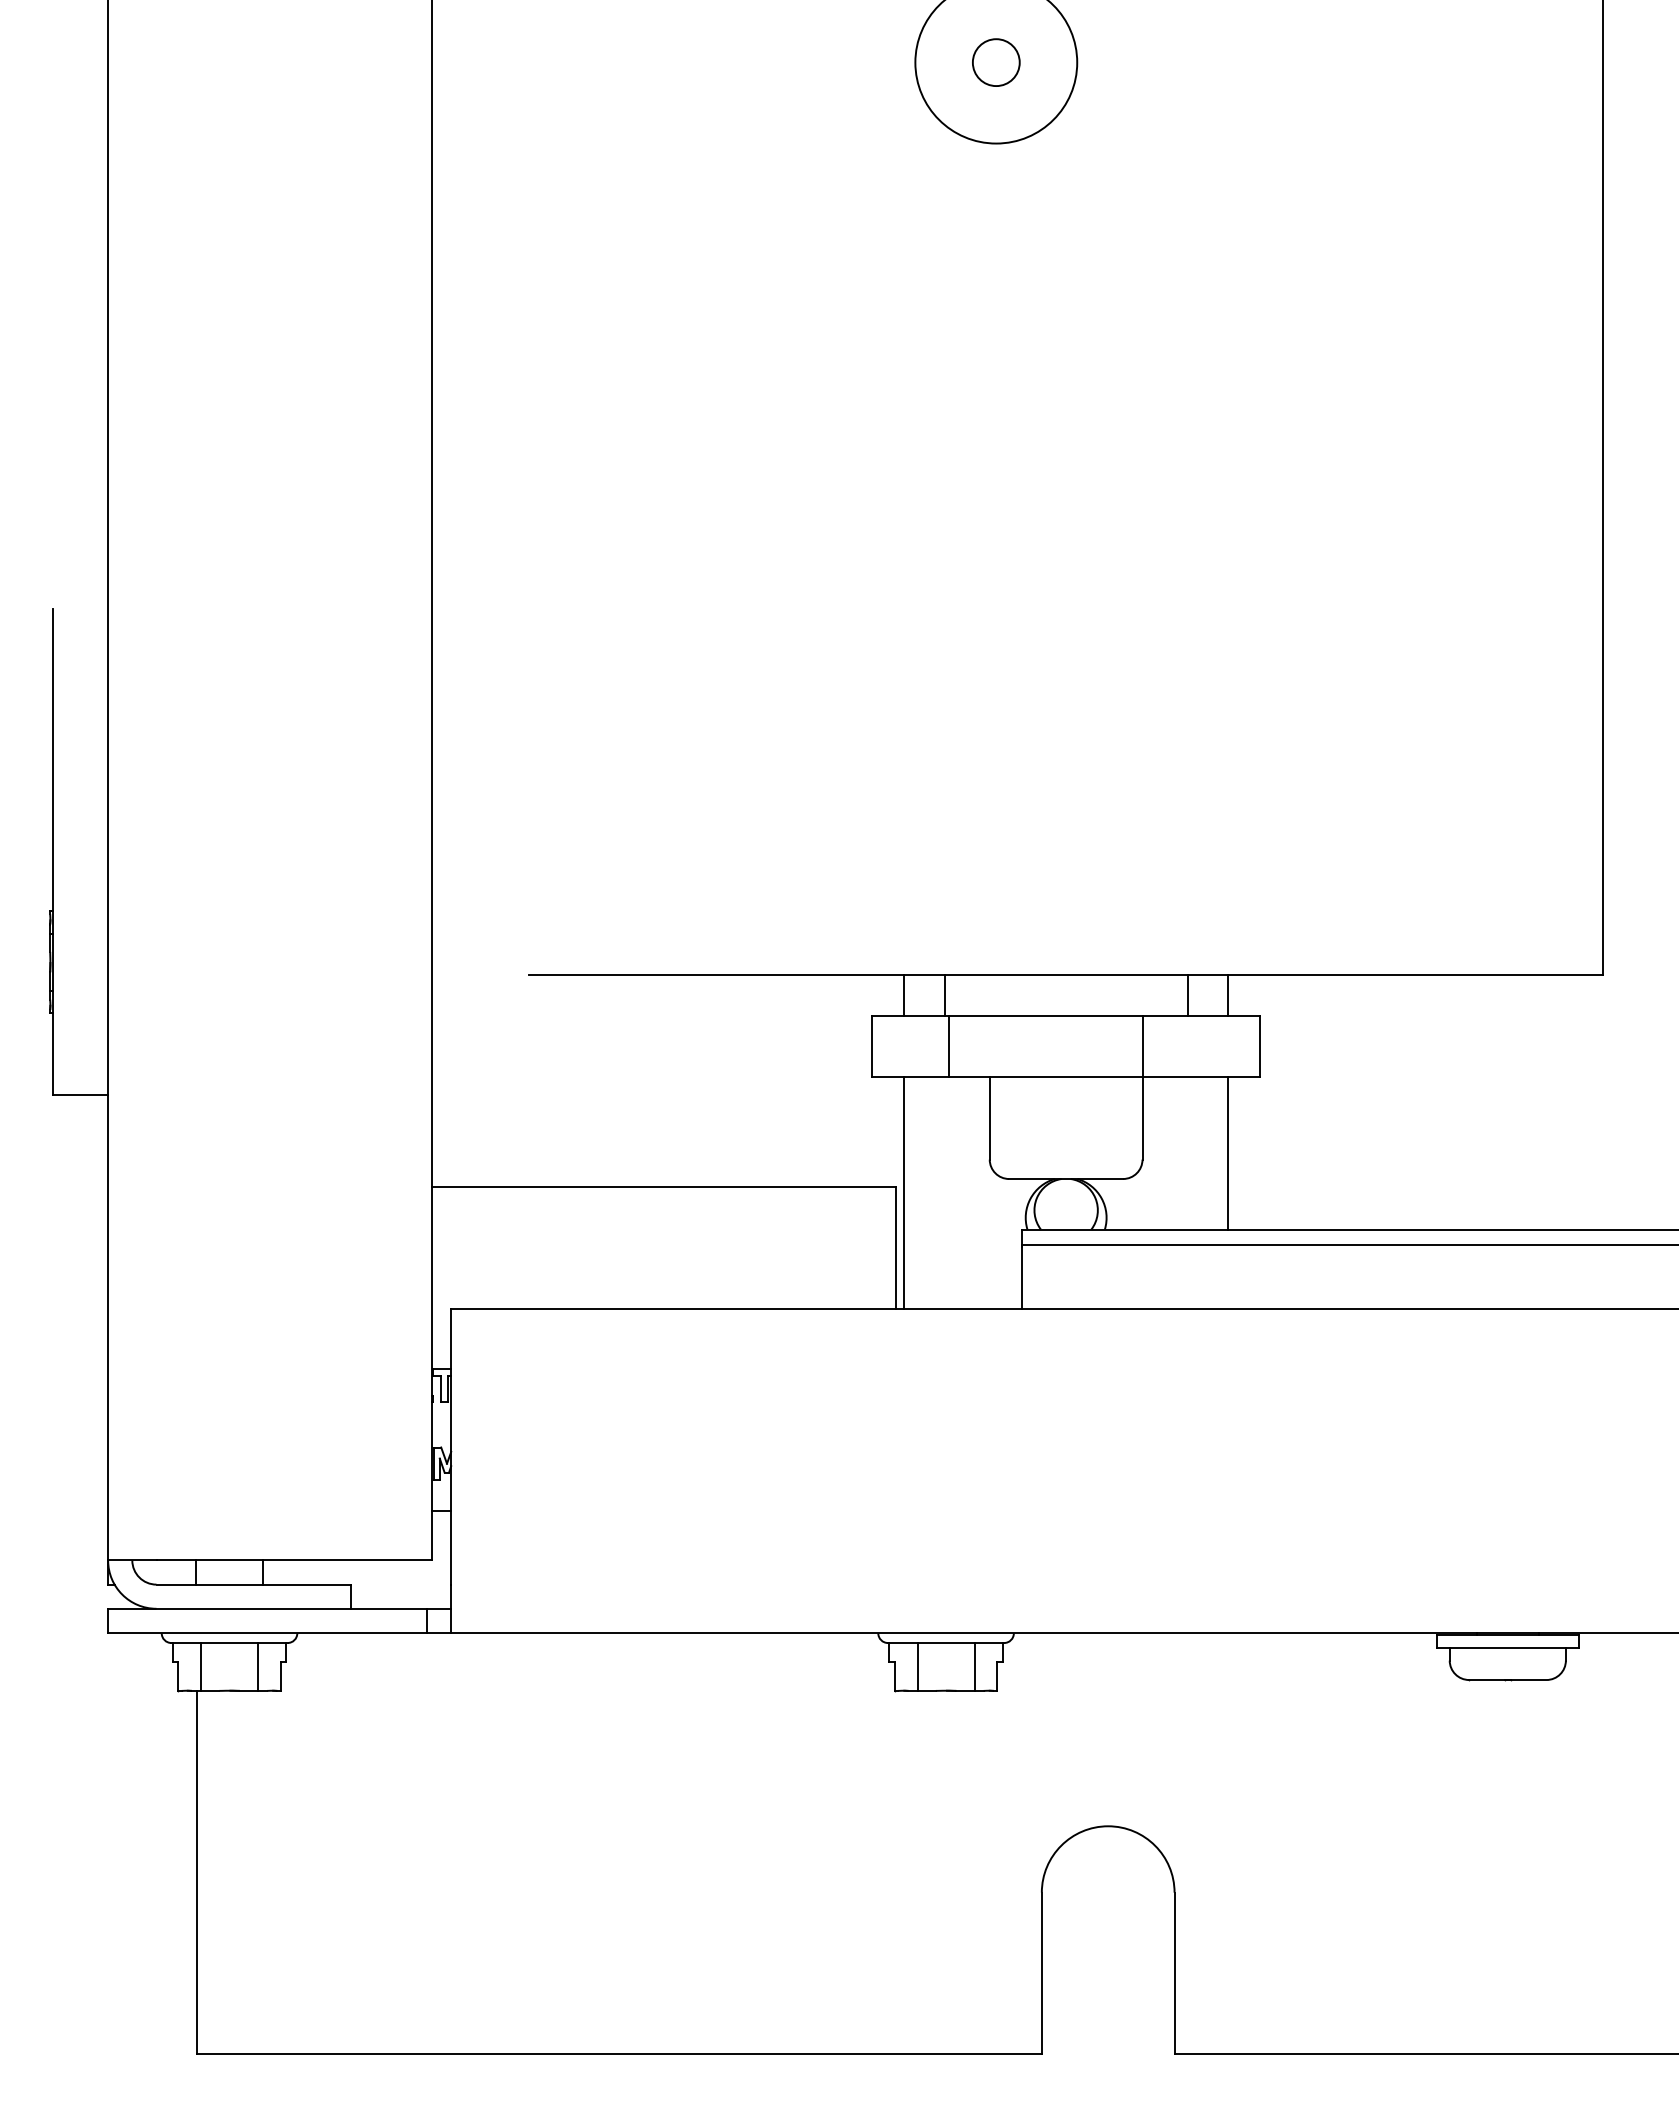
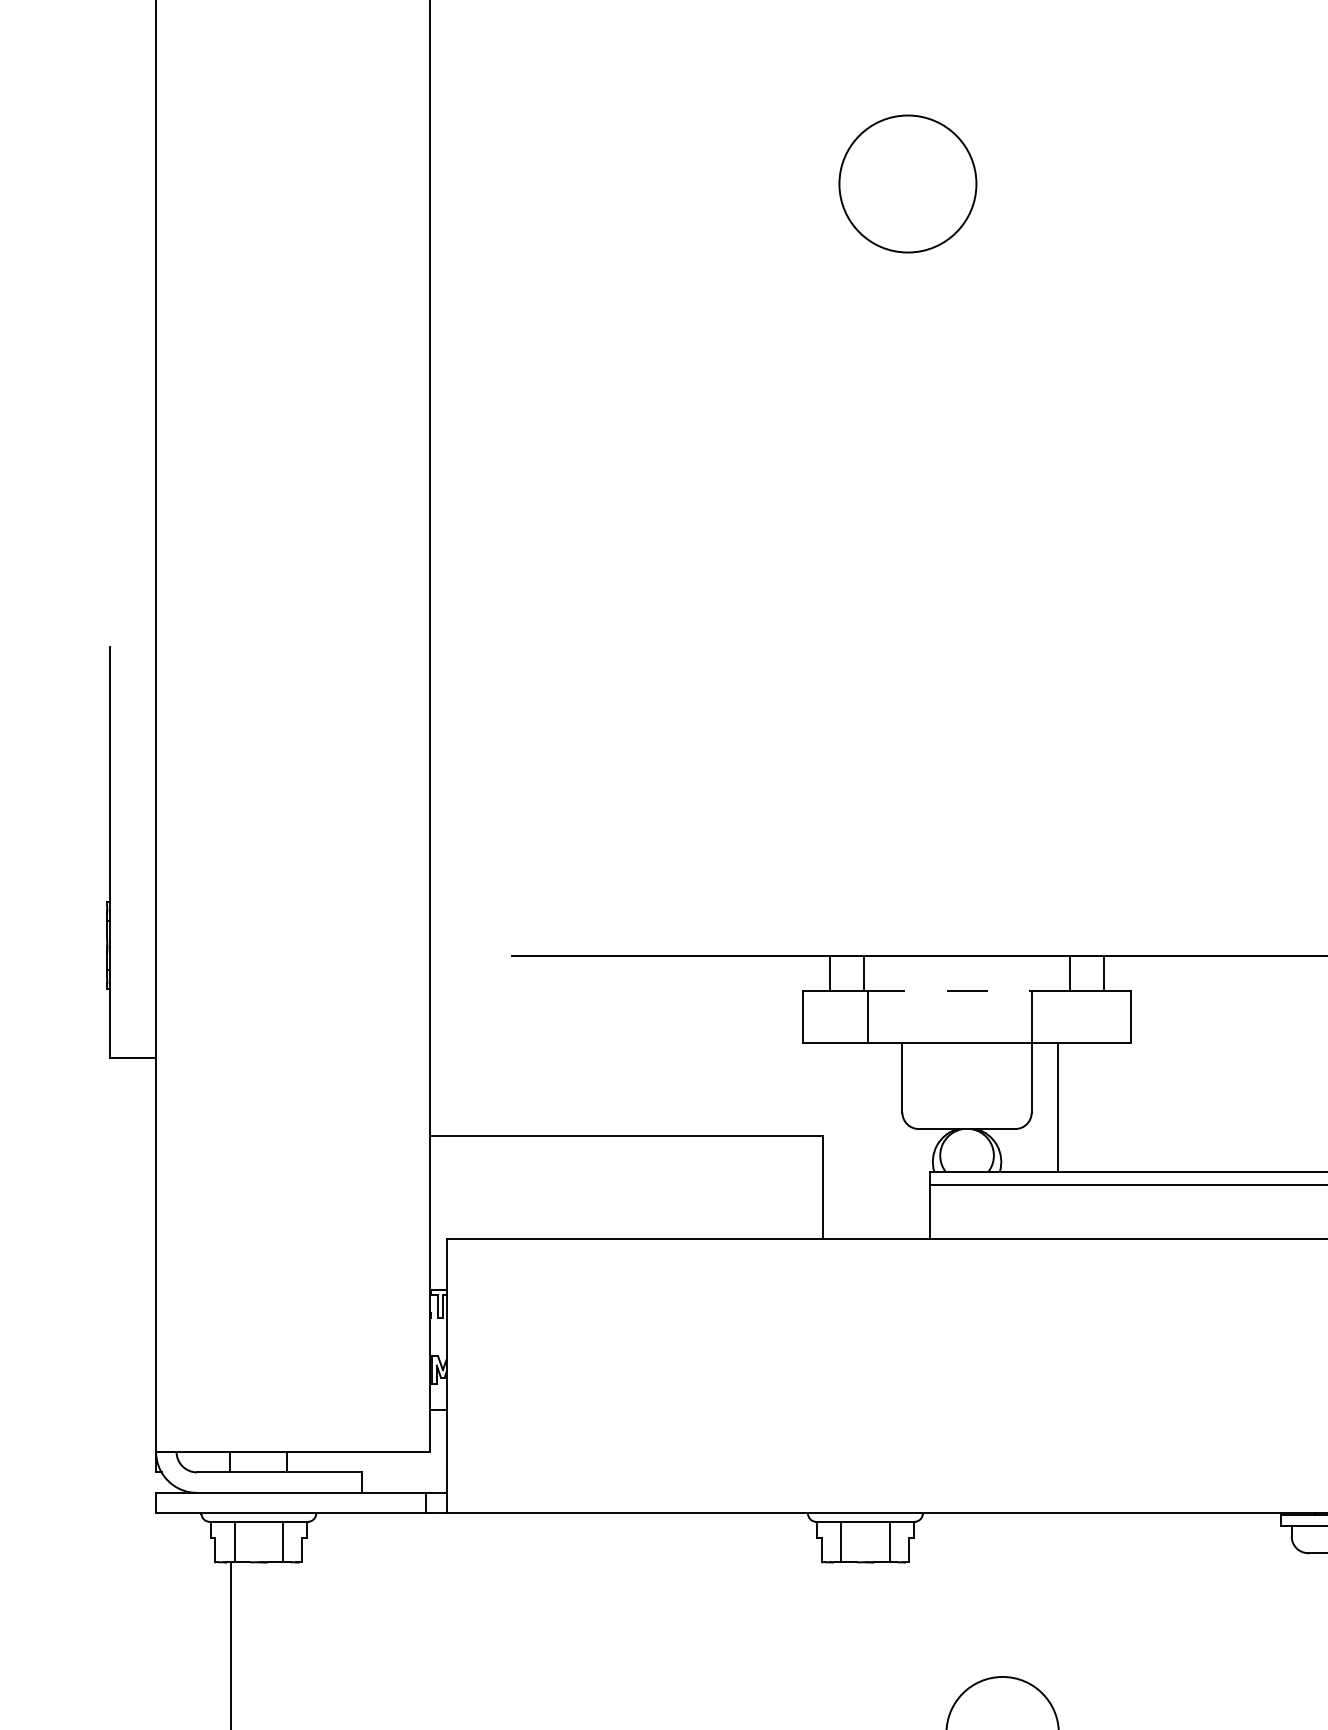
circle: (996, 62) -> (908, 183), removed
line: (1066, 1015) -> (967, 990), solid -> dashed
line: (1227, 1153) -> (1057, 1107), moved
line: (904, 1193) -> (830, 1141), removed

